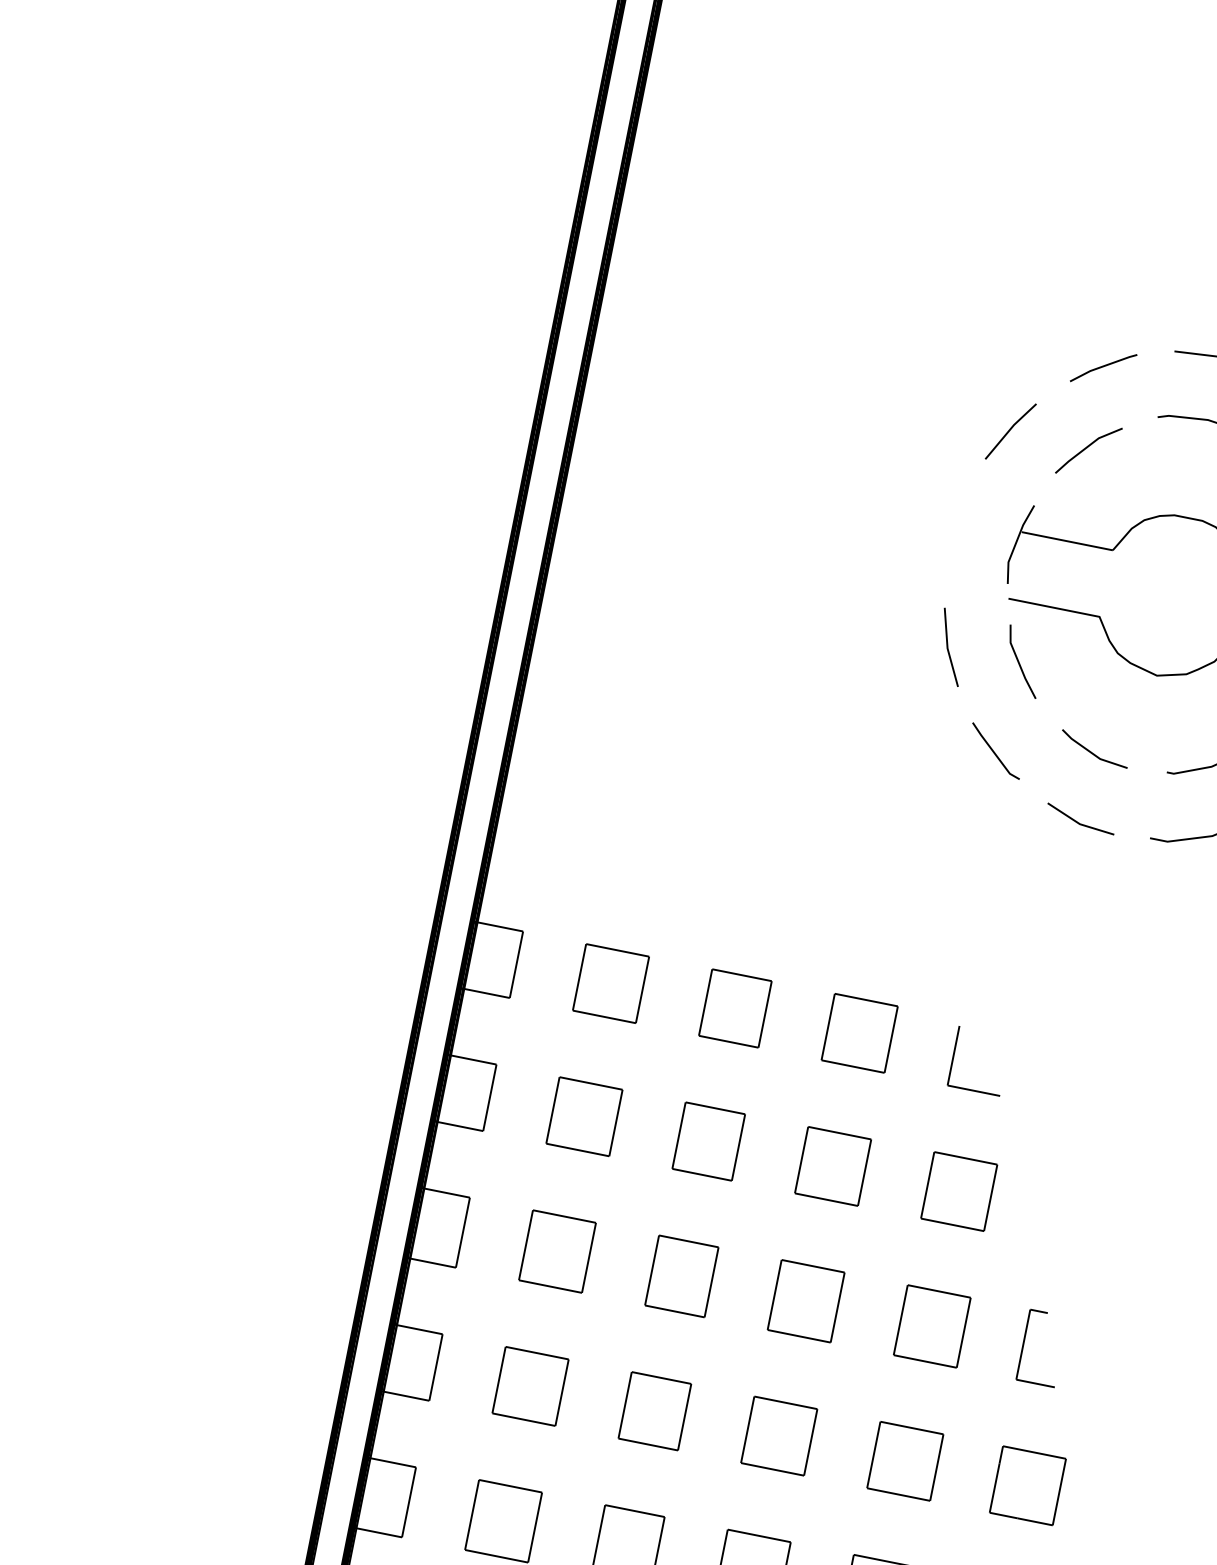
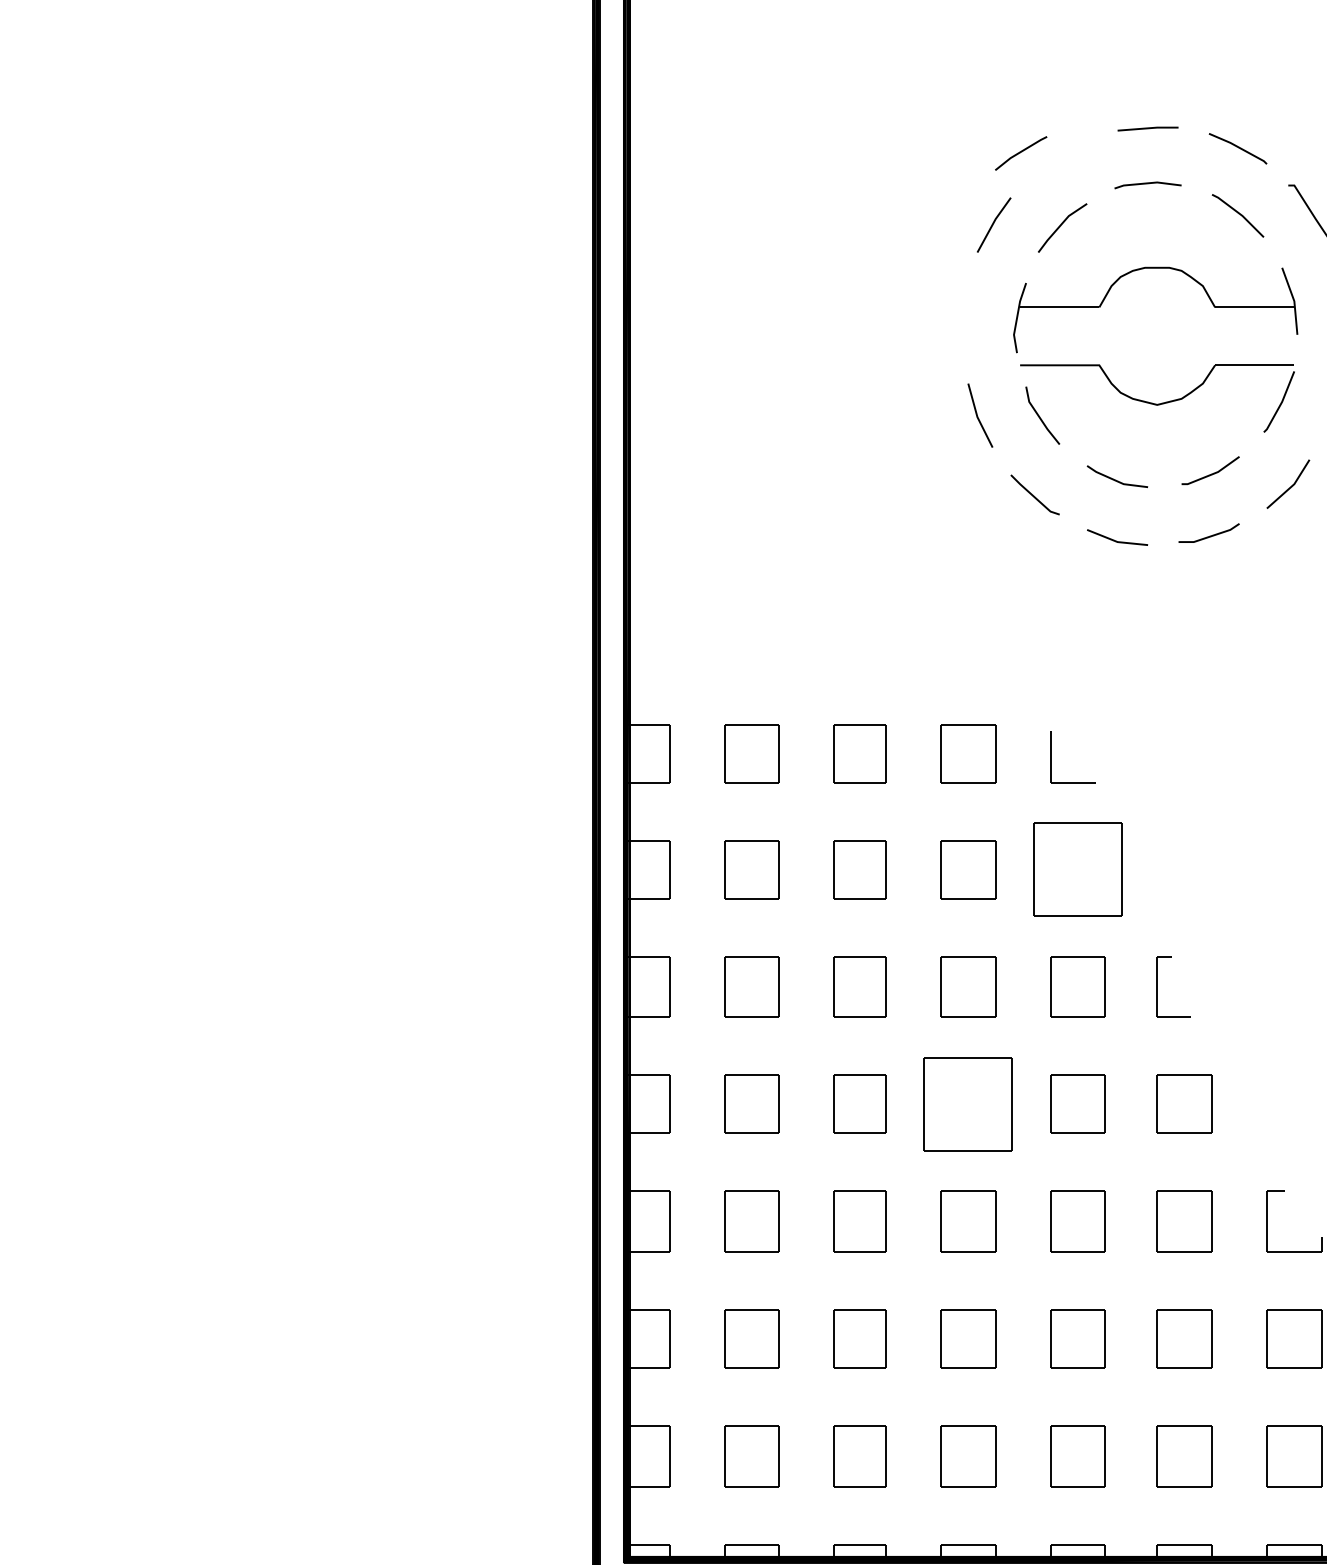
line: (1104, 367) -> (1021, 152), moved
part: (958, 1191) -> (1077, 869), size x1.6
part: (779, 1435) -> (968, 1103), size x1.6

